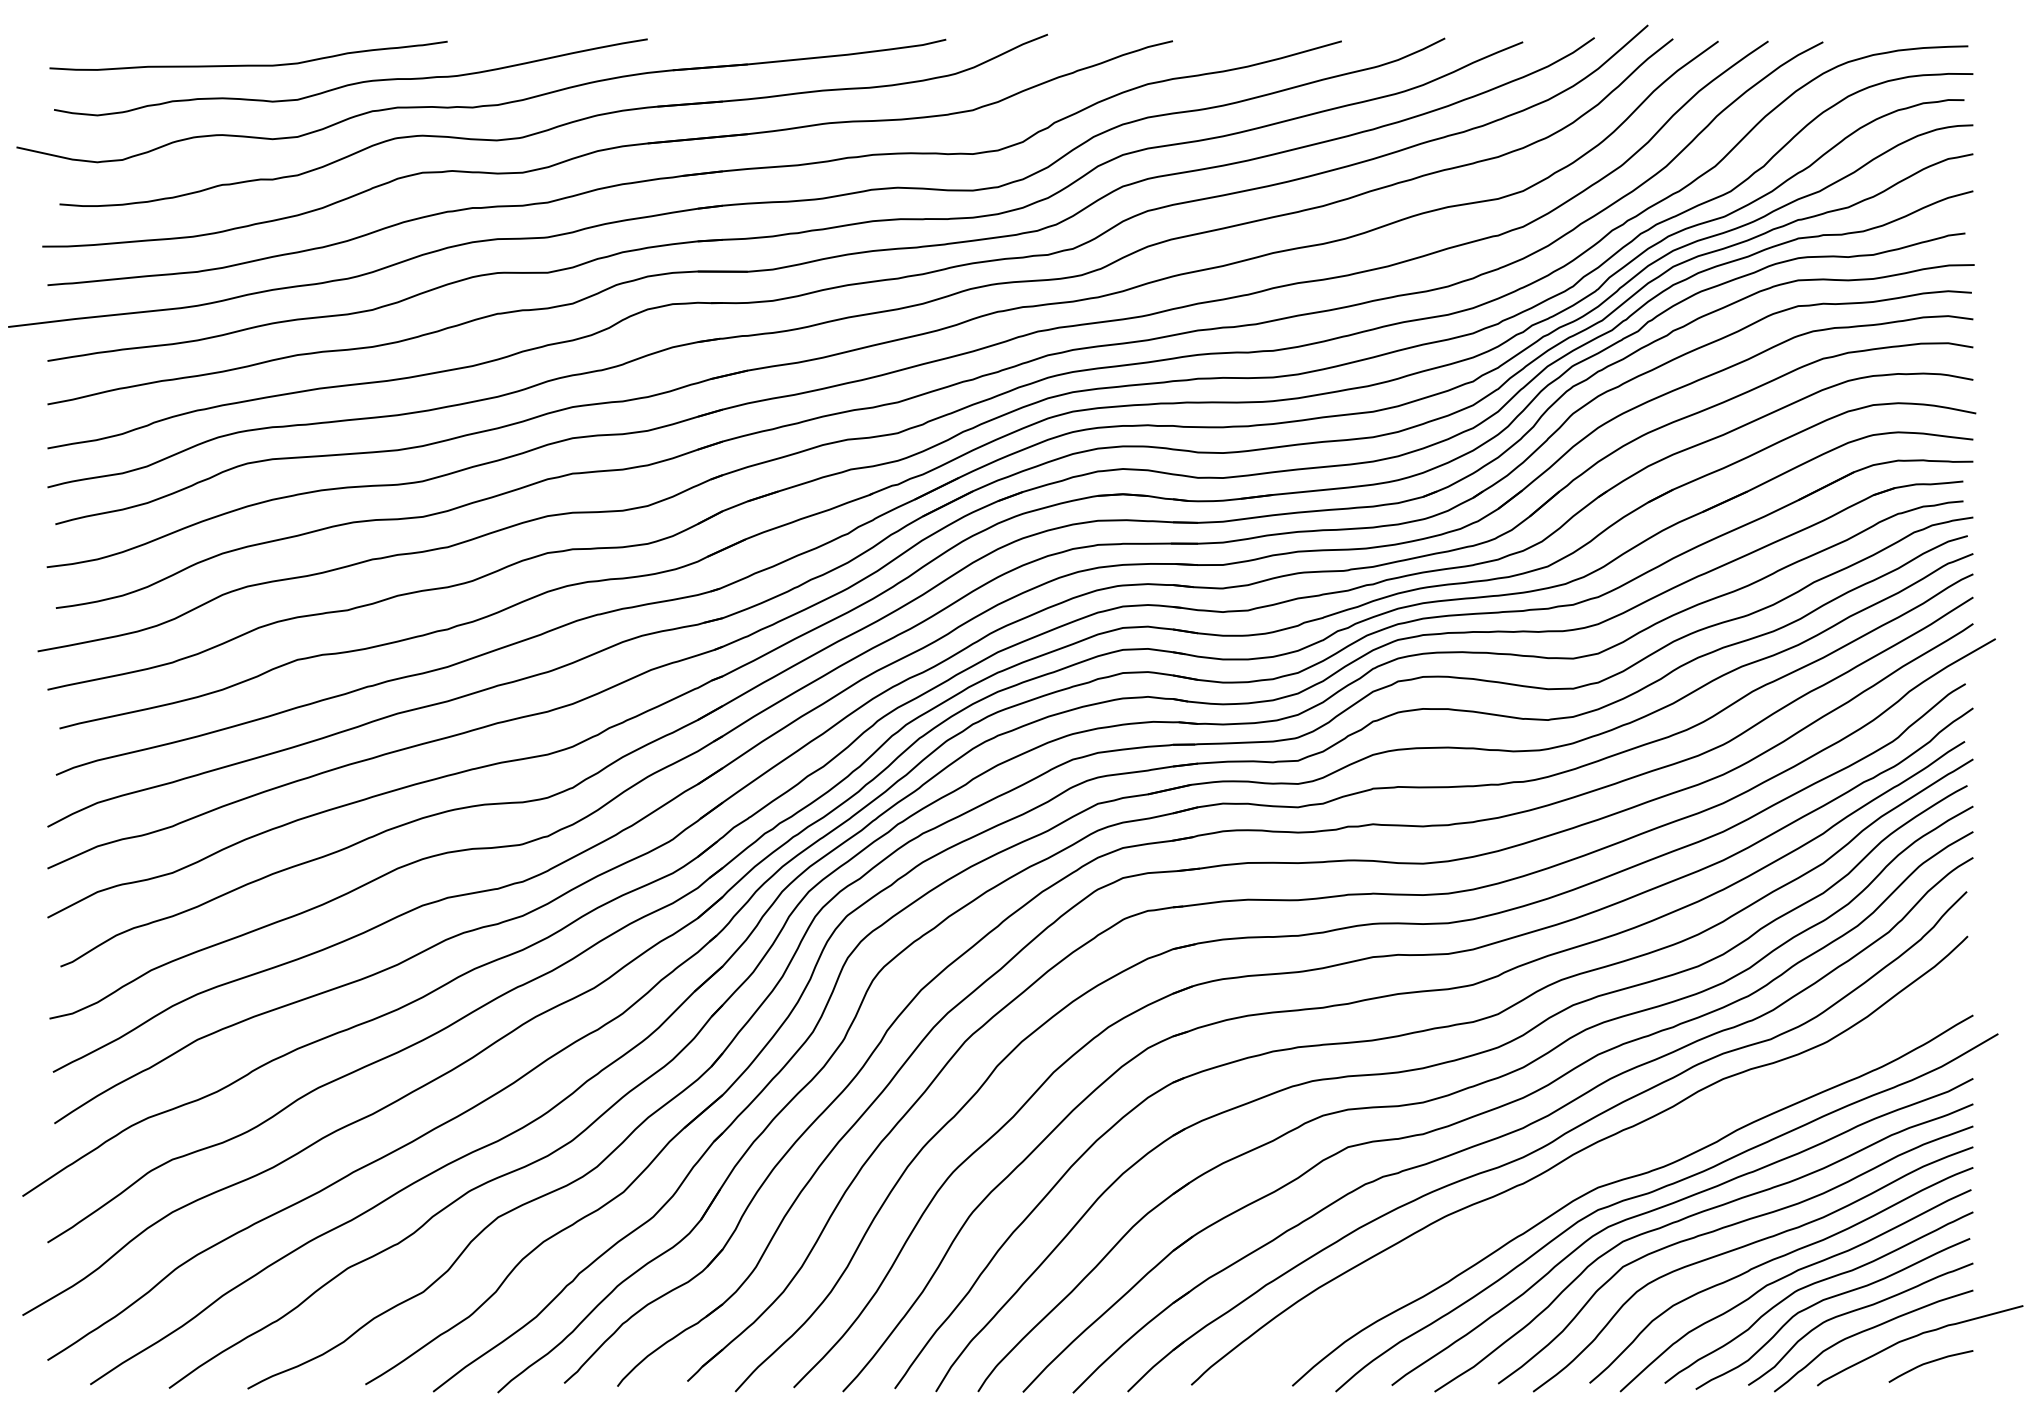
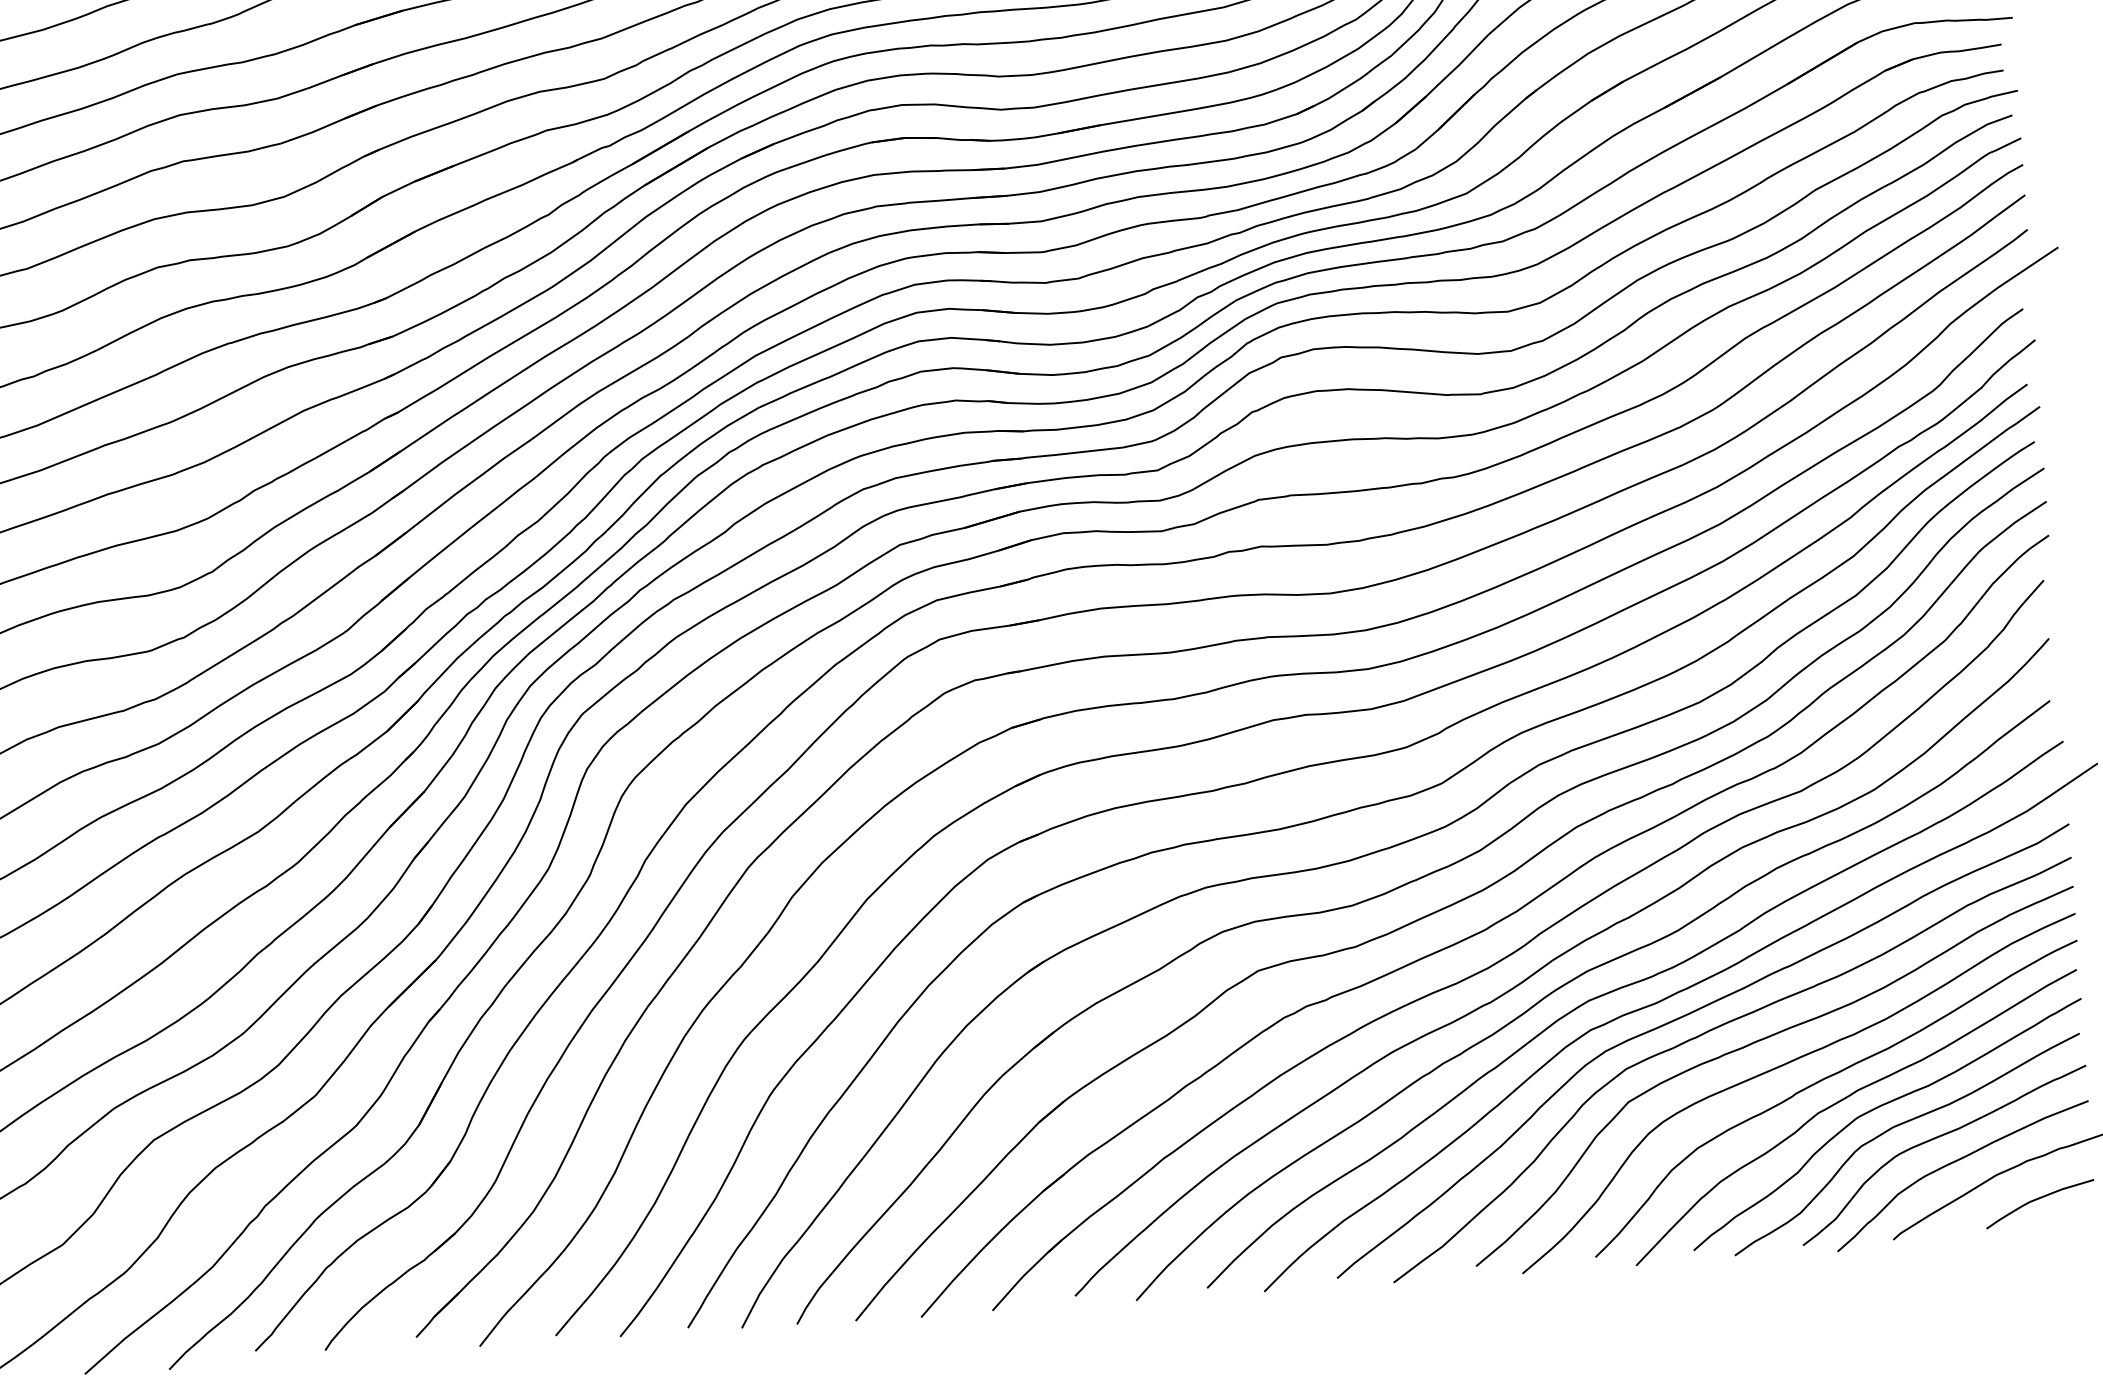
curve: (1592, 1169) -> (1579, 977), added

